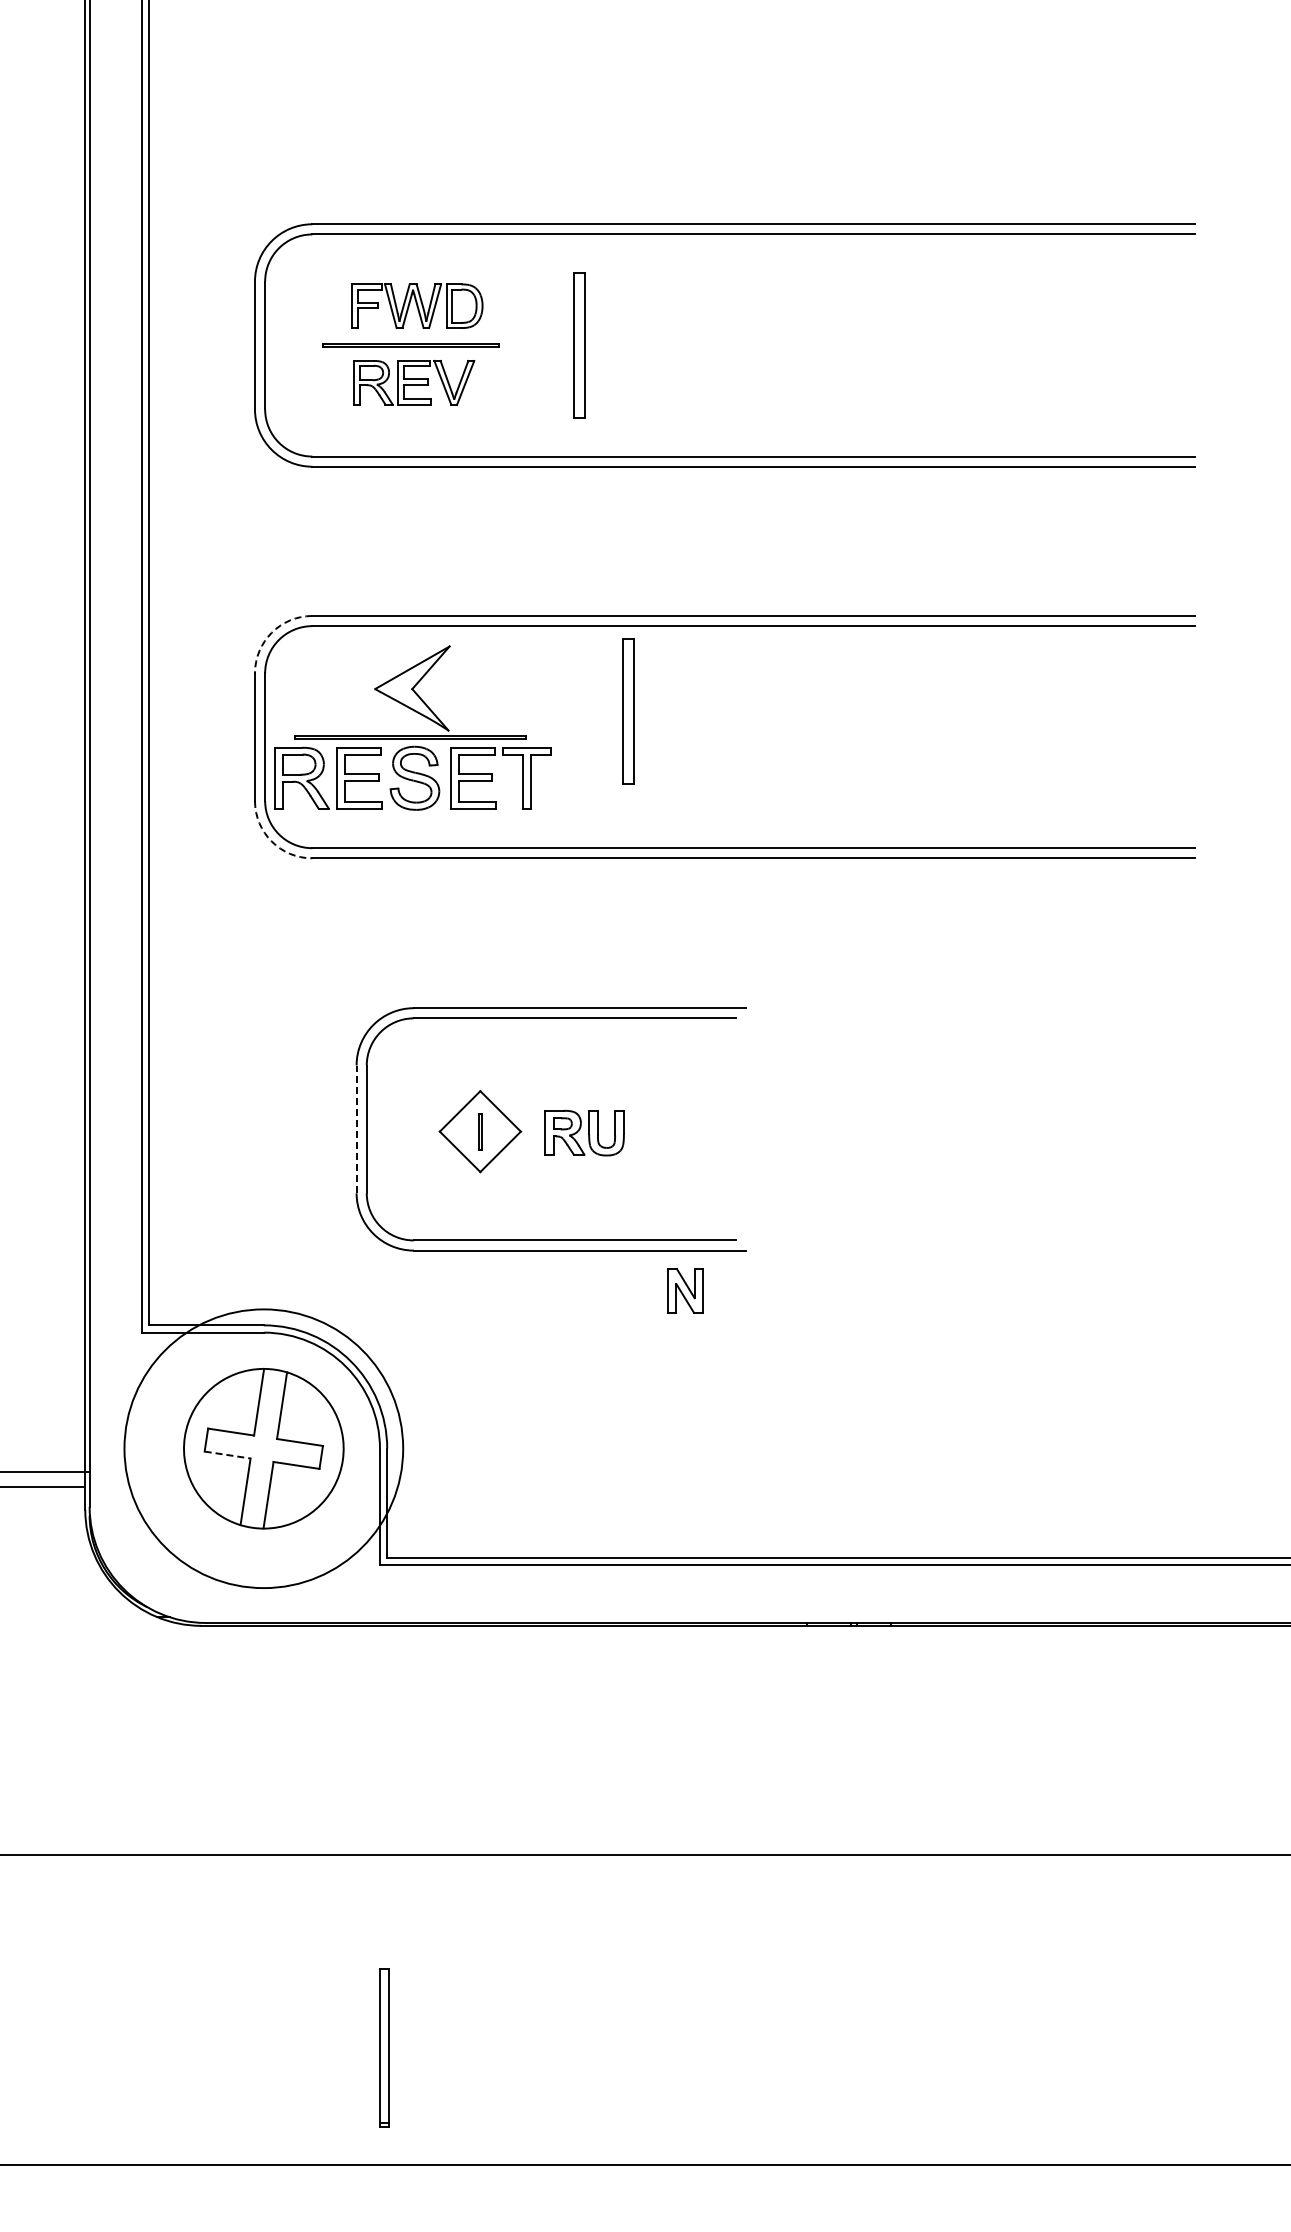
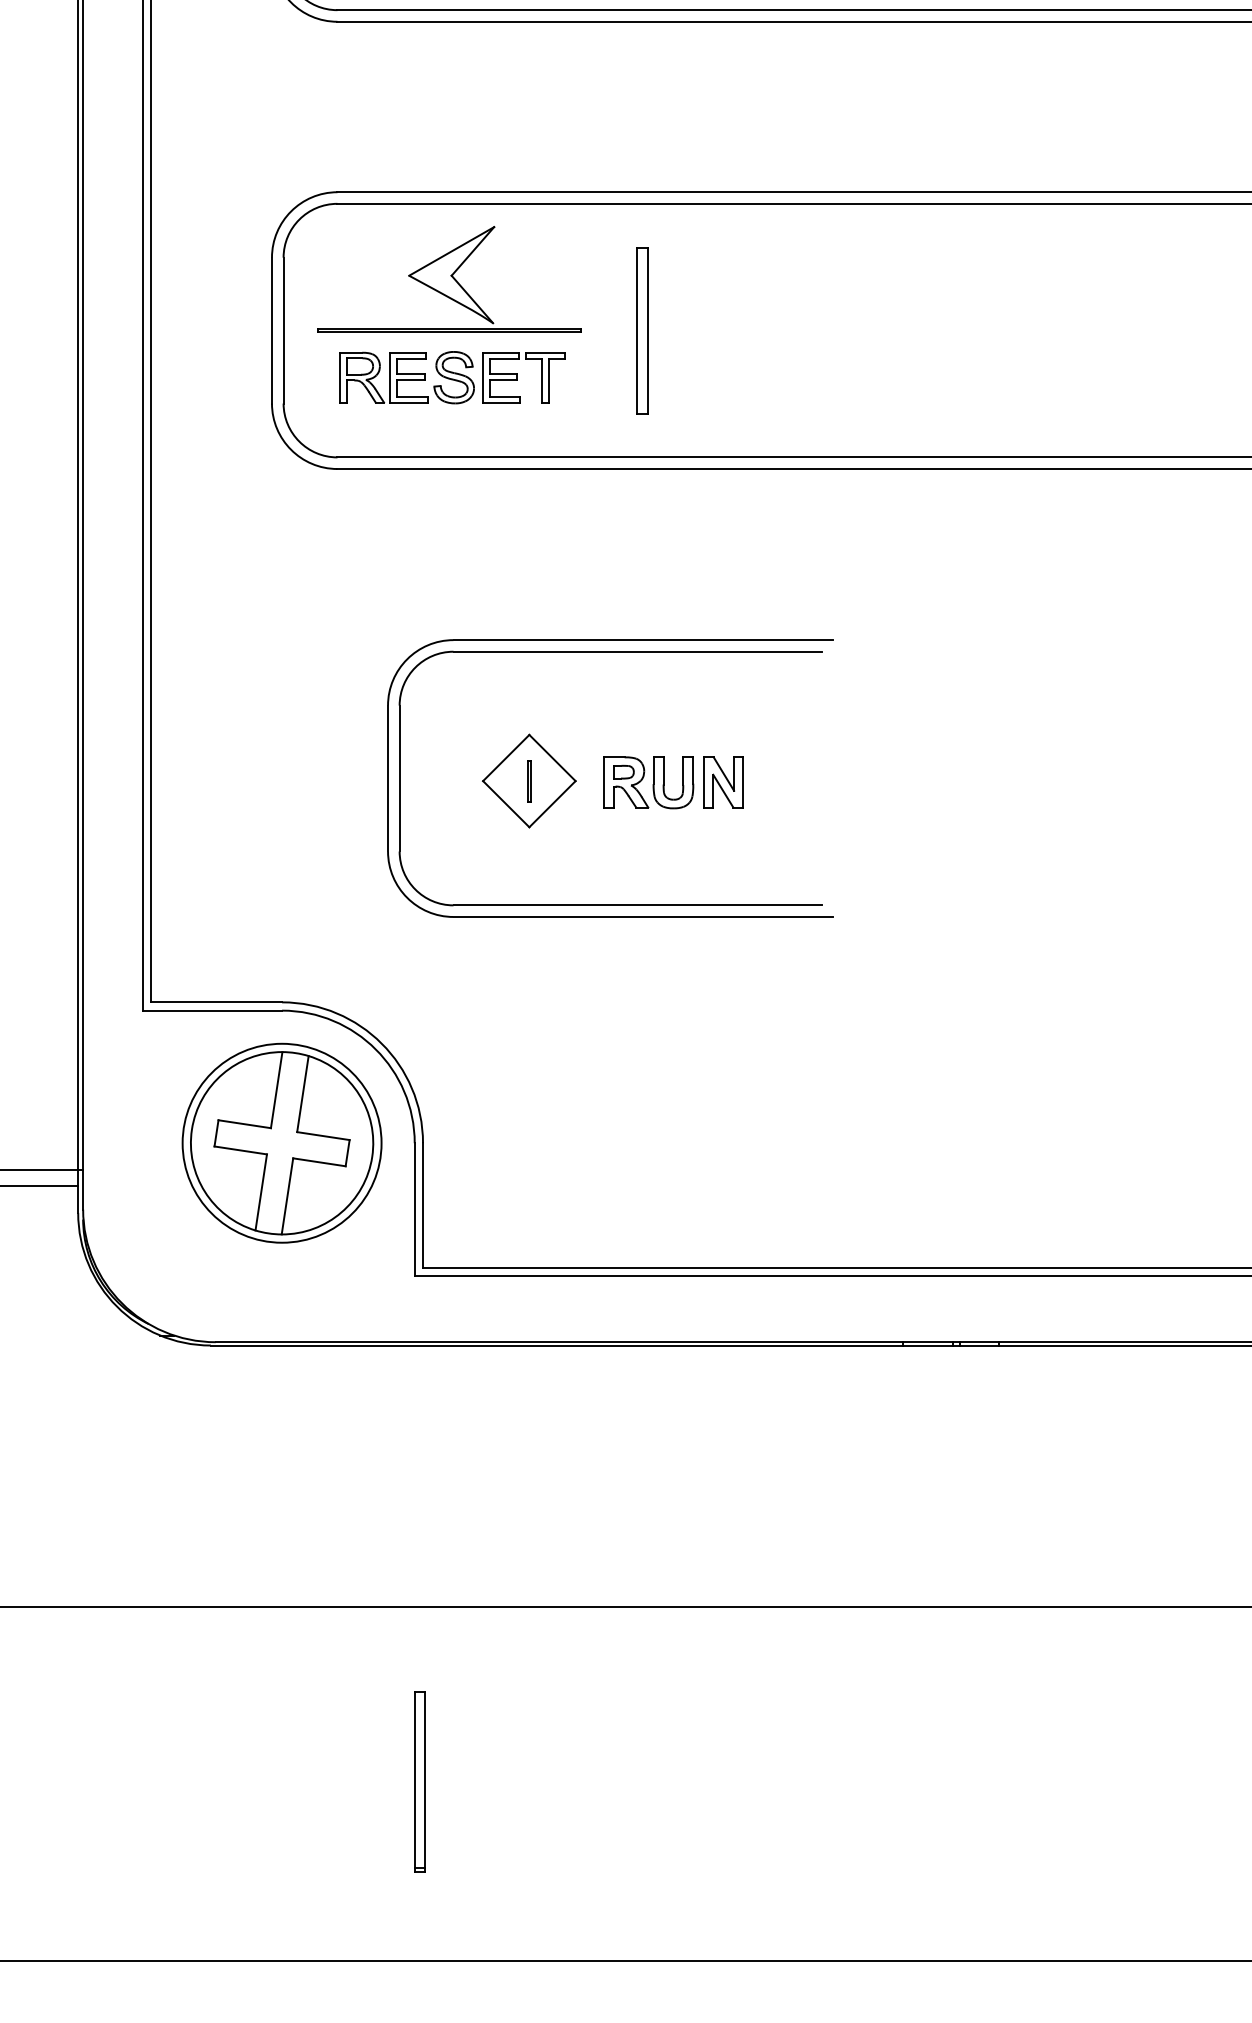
arc: (271, 632) -> (290, 211), dashed -> solid
part: (628, 711) -> (642, 331), moved
part: (413, 778) -> (453, 377), size x0.71
arc: (271, 841) -> (290, 449), dashed -> solid
line: (356, 1129) -> (387, 778), dashed -> solid
part: (685, 1290) -> (723, 782), moved
circle: (263, 1448) -> (281, 1142), size x0.62
line: (228, 1455) -> (241, 1150), dashed -> solid
part: (384, 2047) -> (419, 1781), moved

